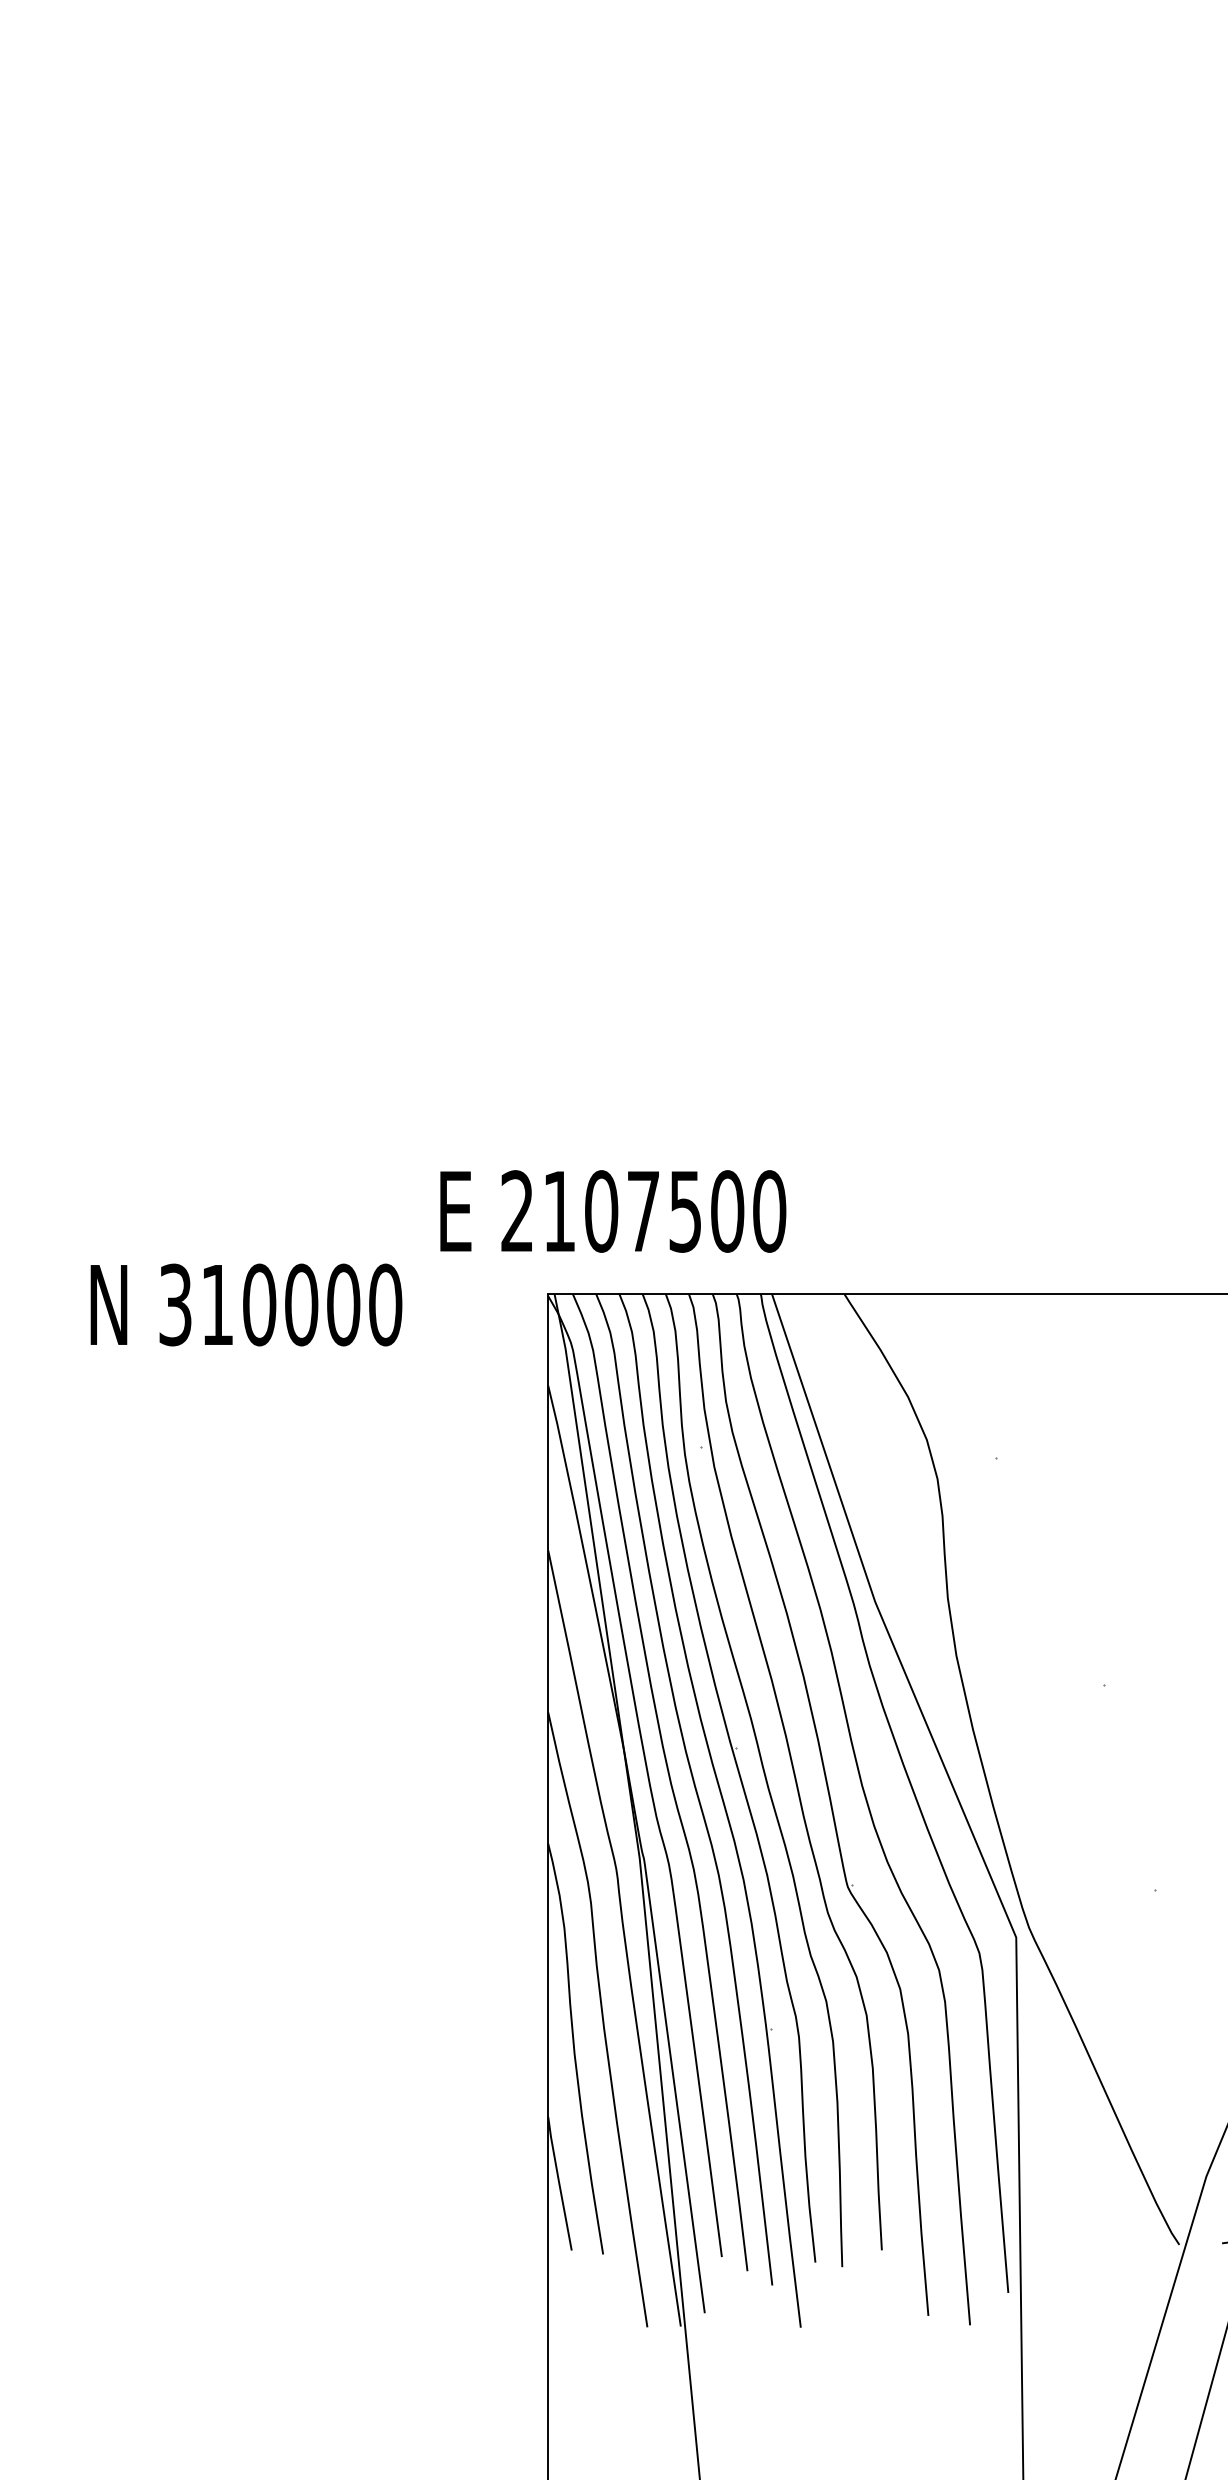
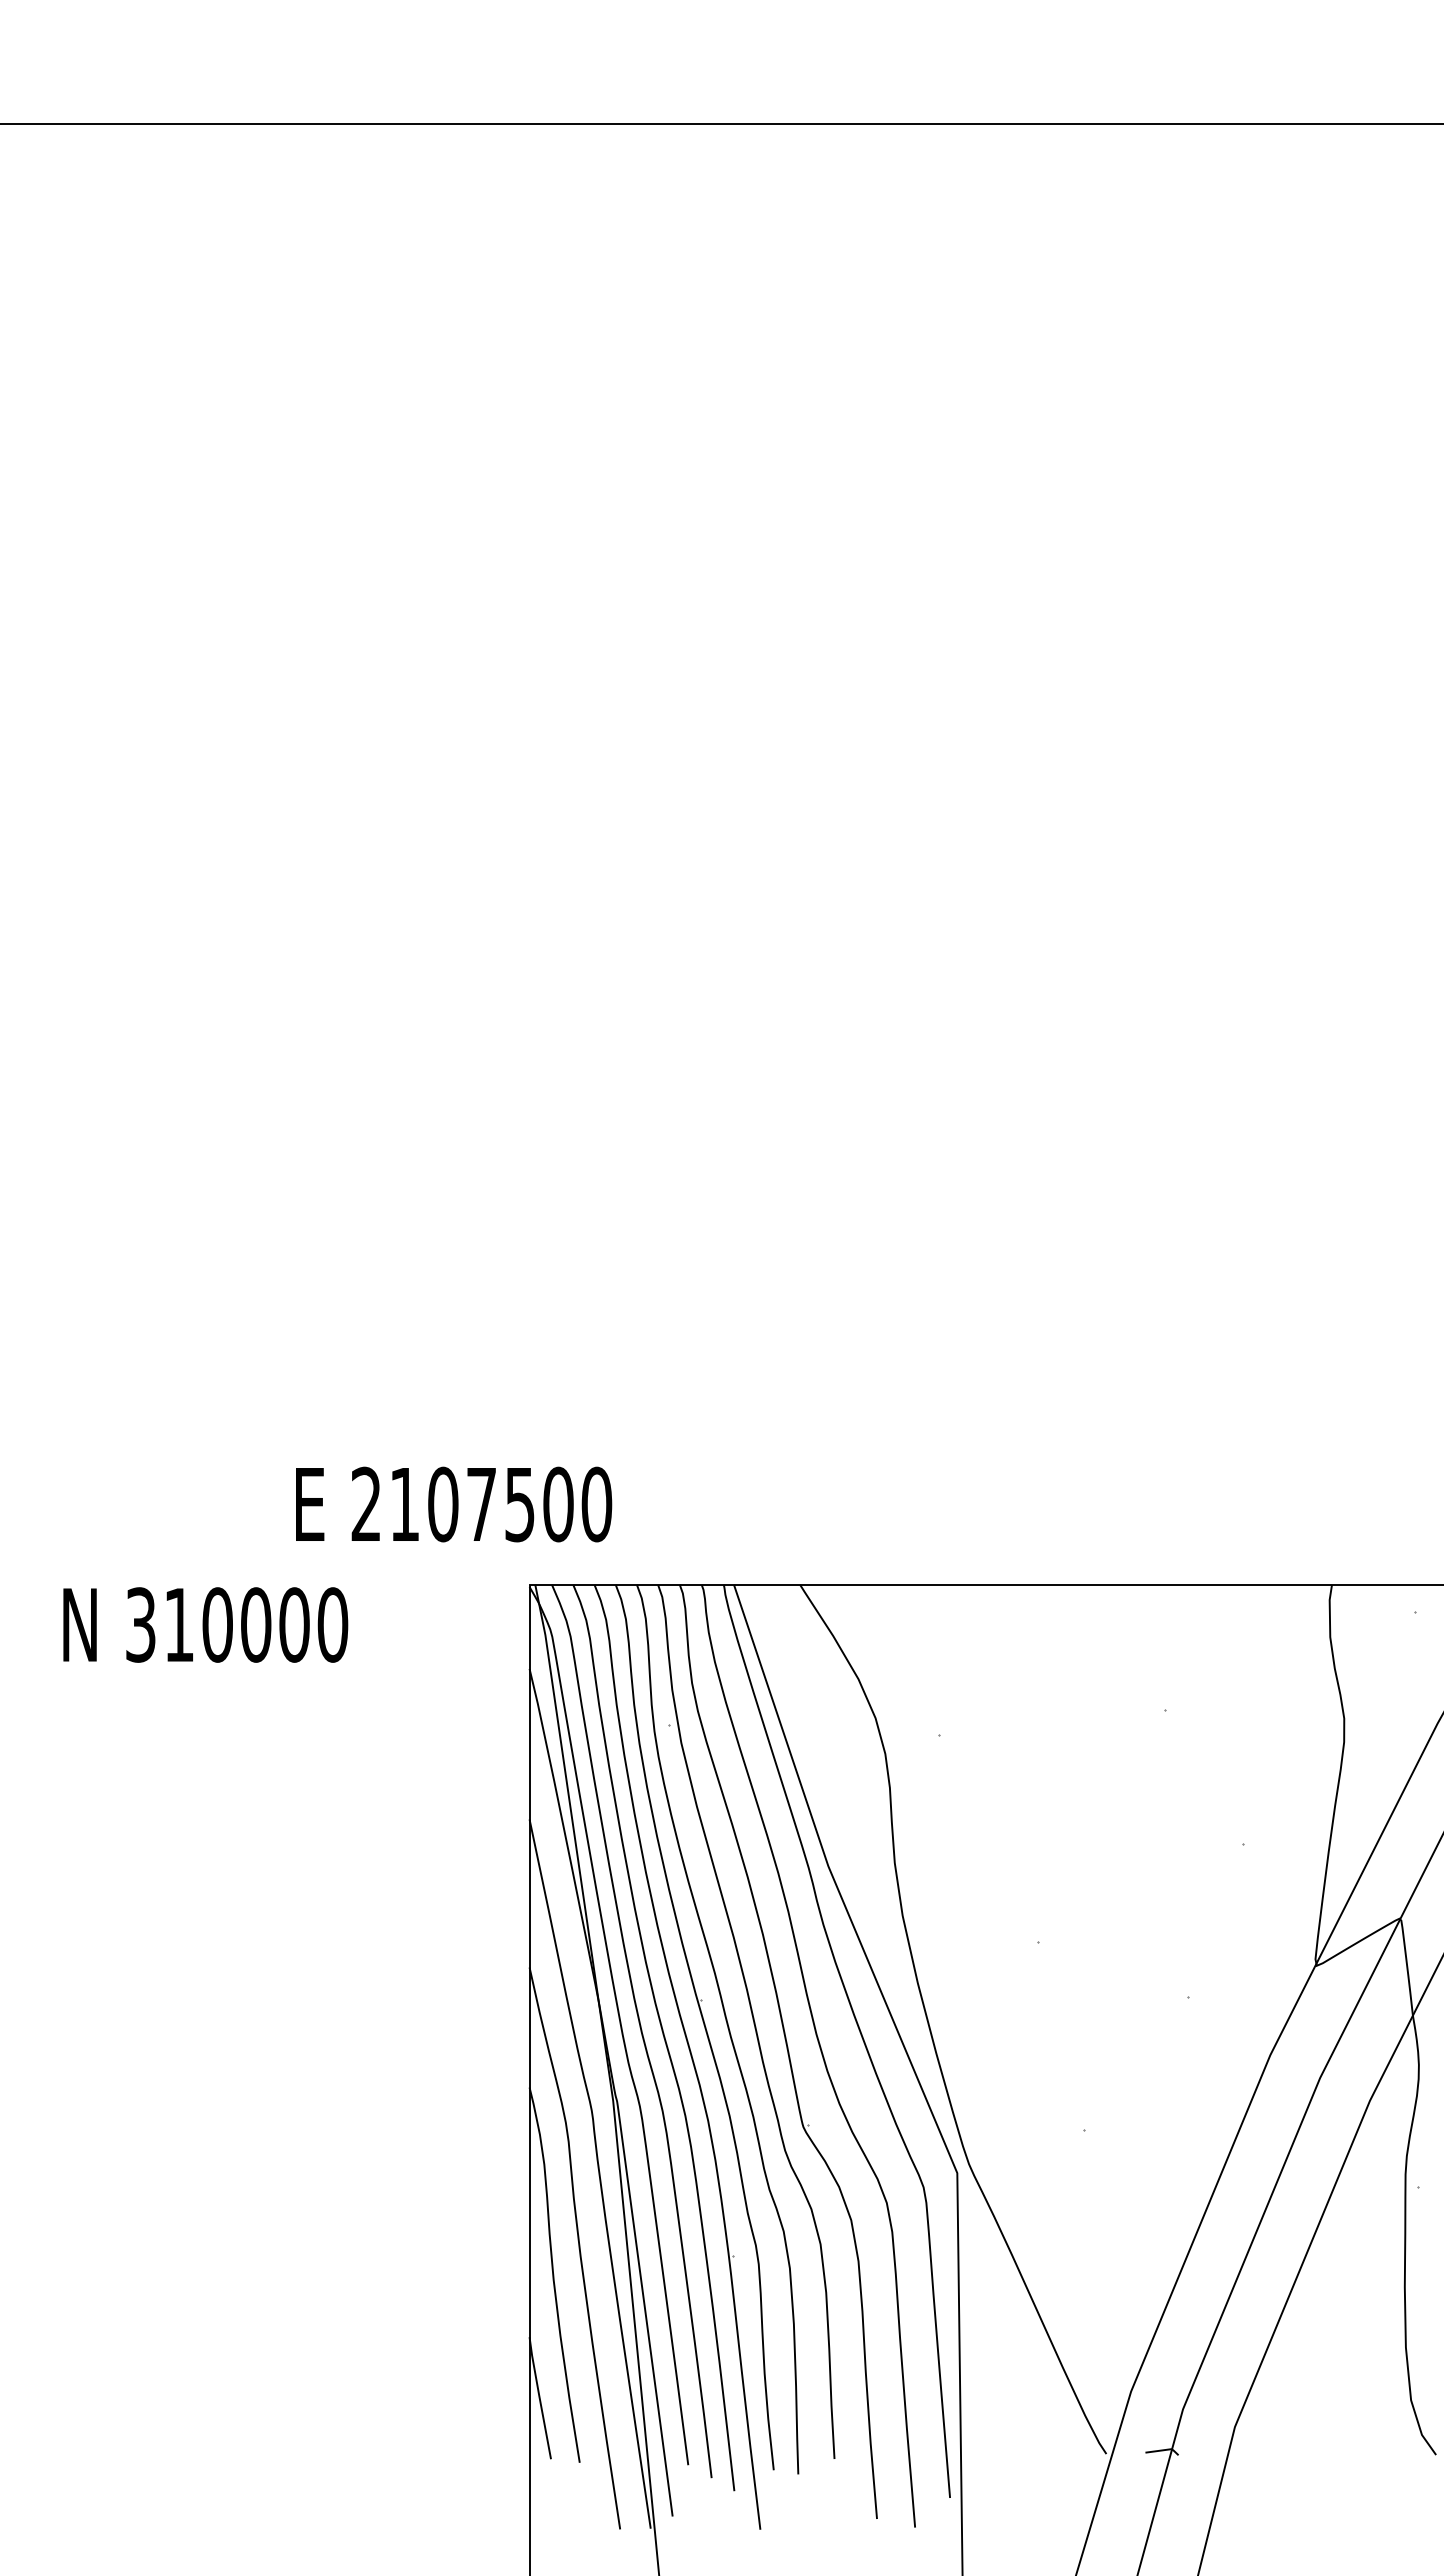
text: (613, 1211) -> (454, 1504), moved
text: (246, 1304) -> (205, 1624), moved

